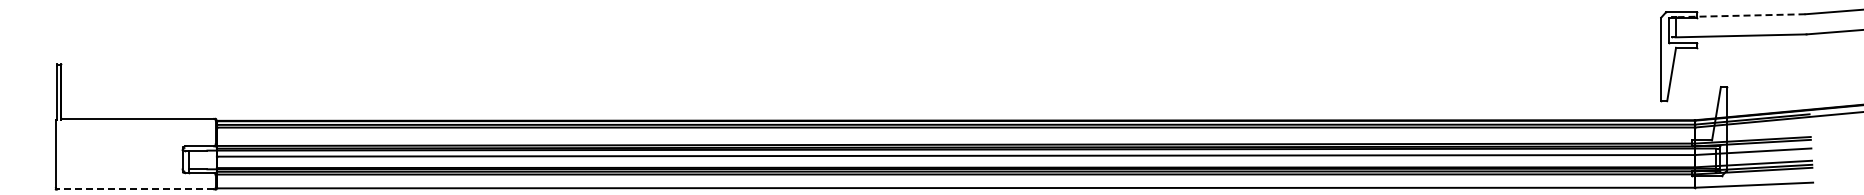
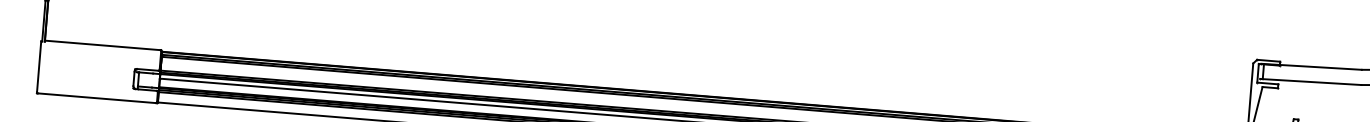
line: (1740, 15) -> (1312, 66), dashed -> solid
line: (135, 189) -> (96, 98), dashed -> solid

